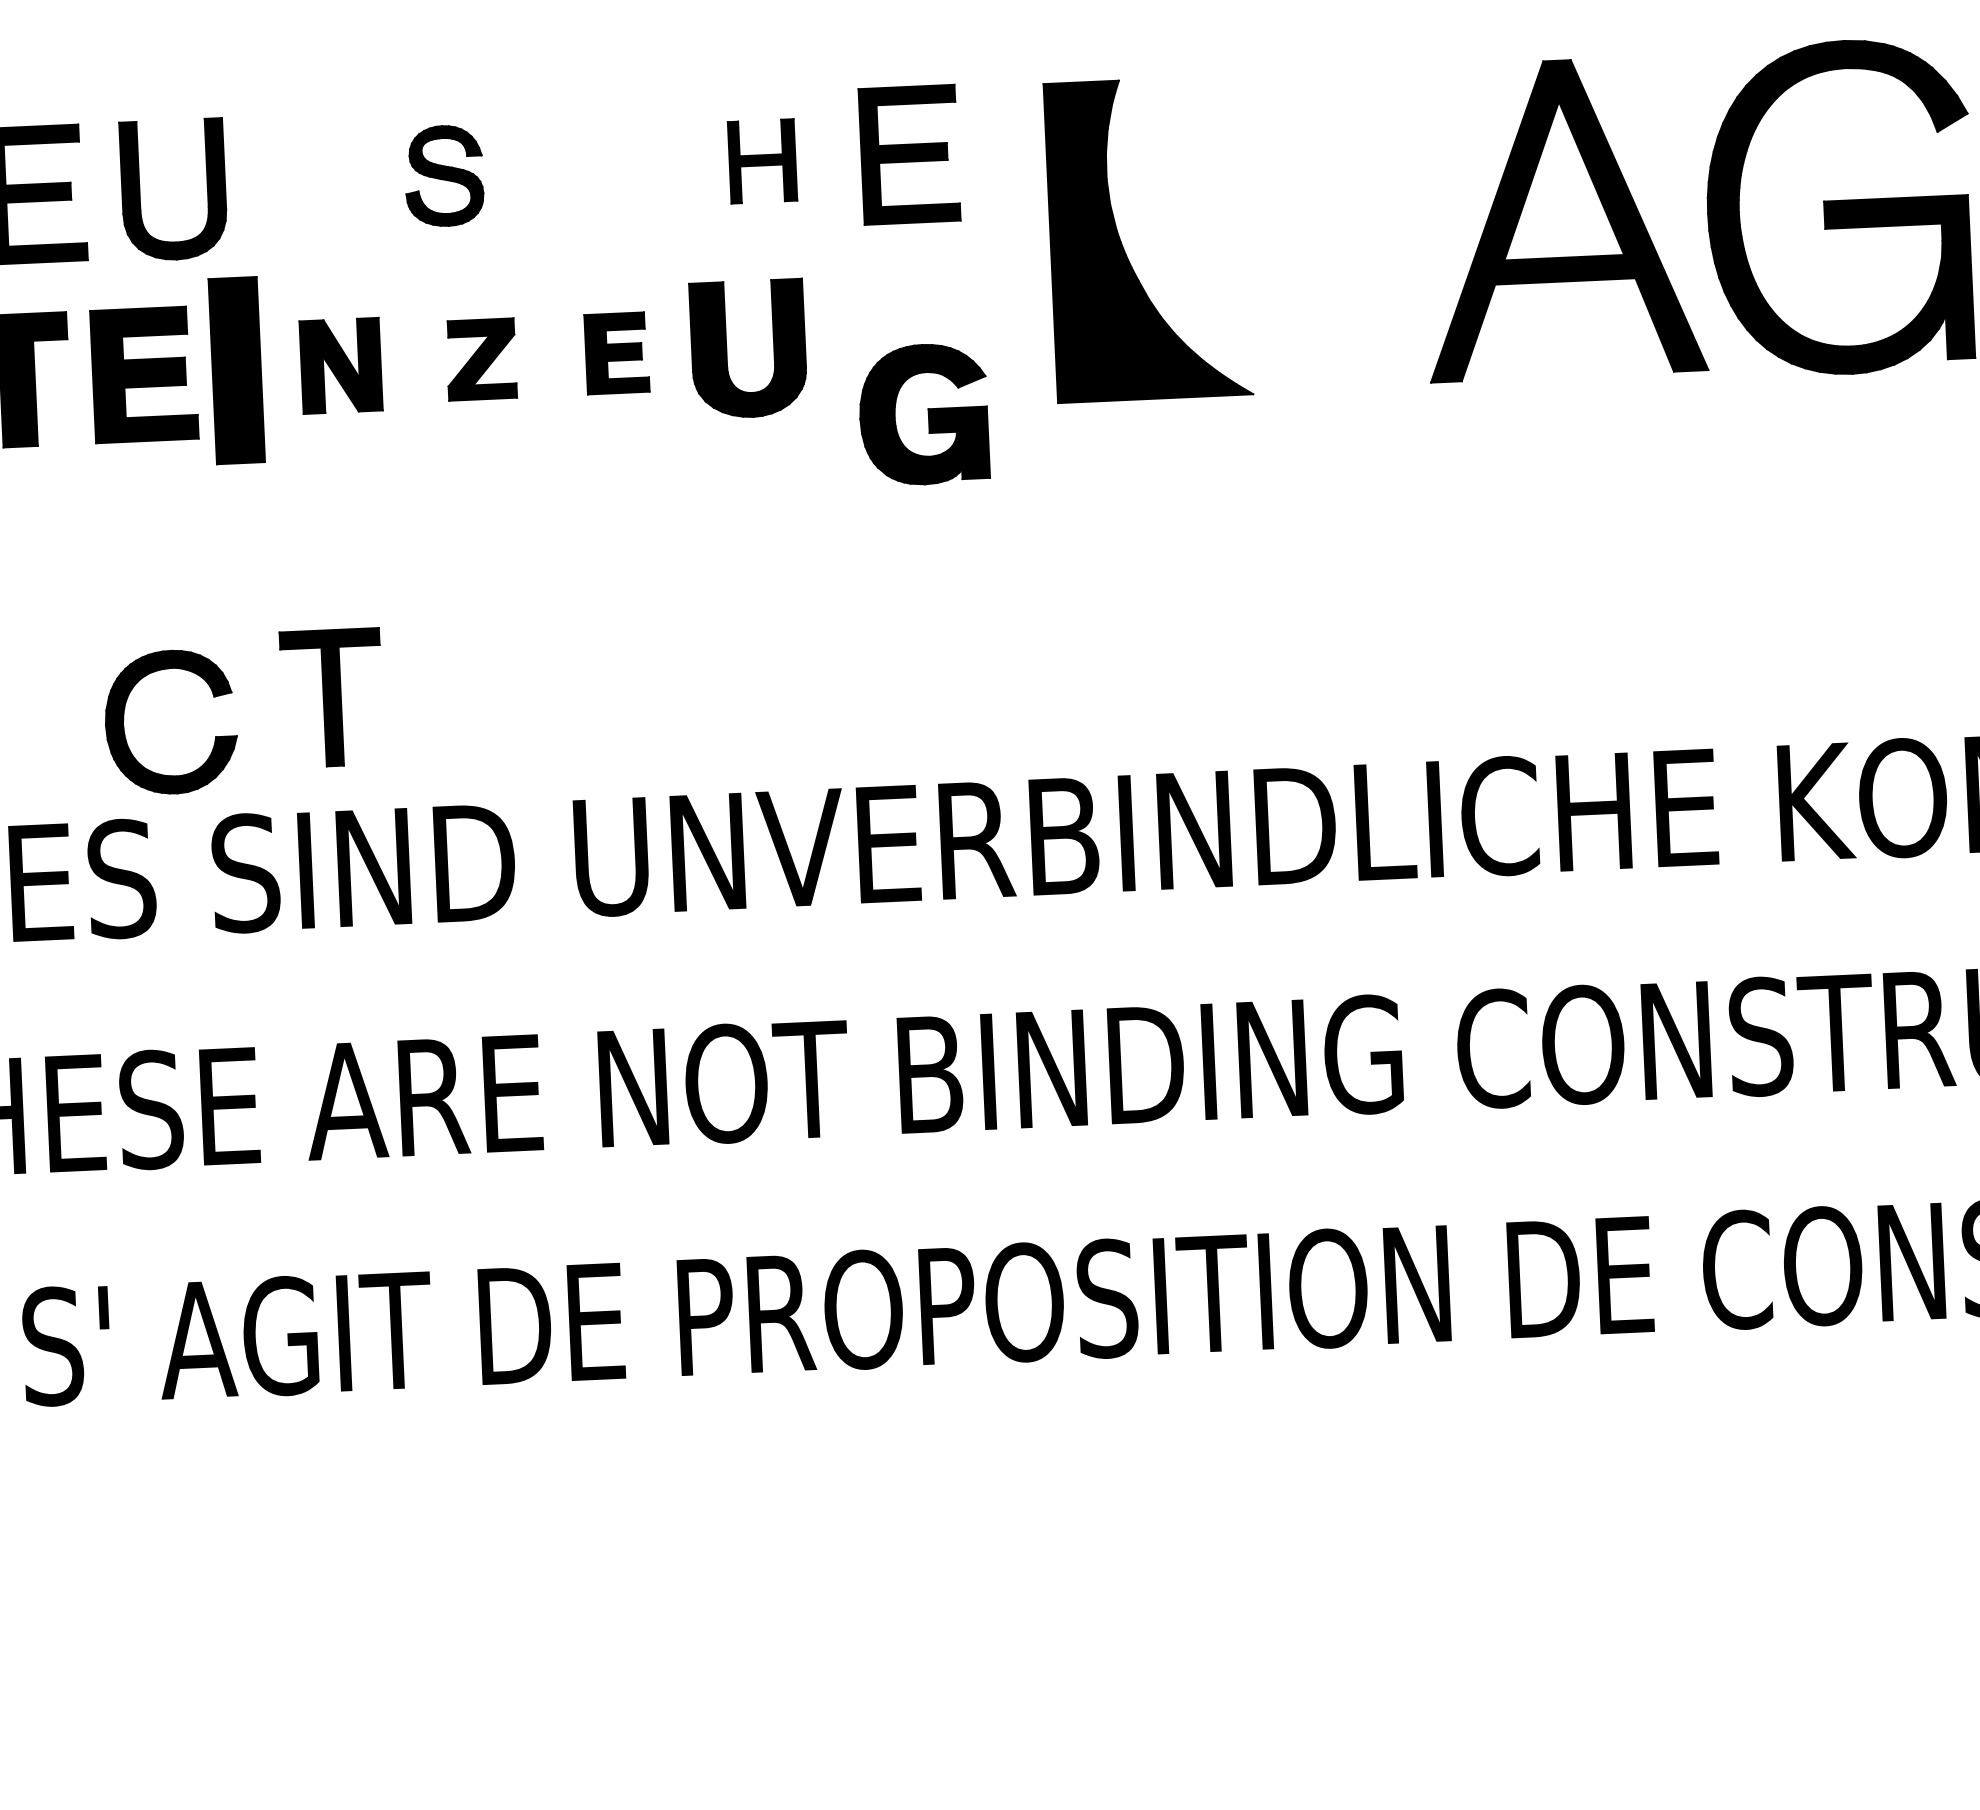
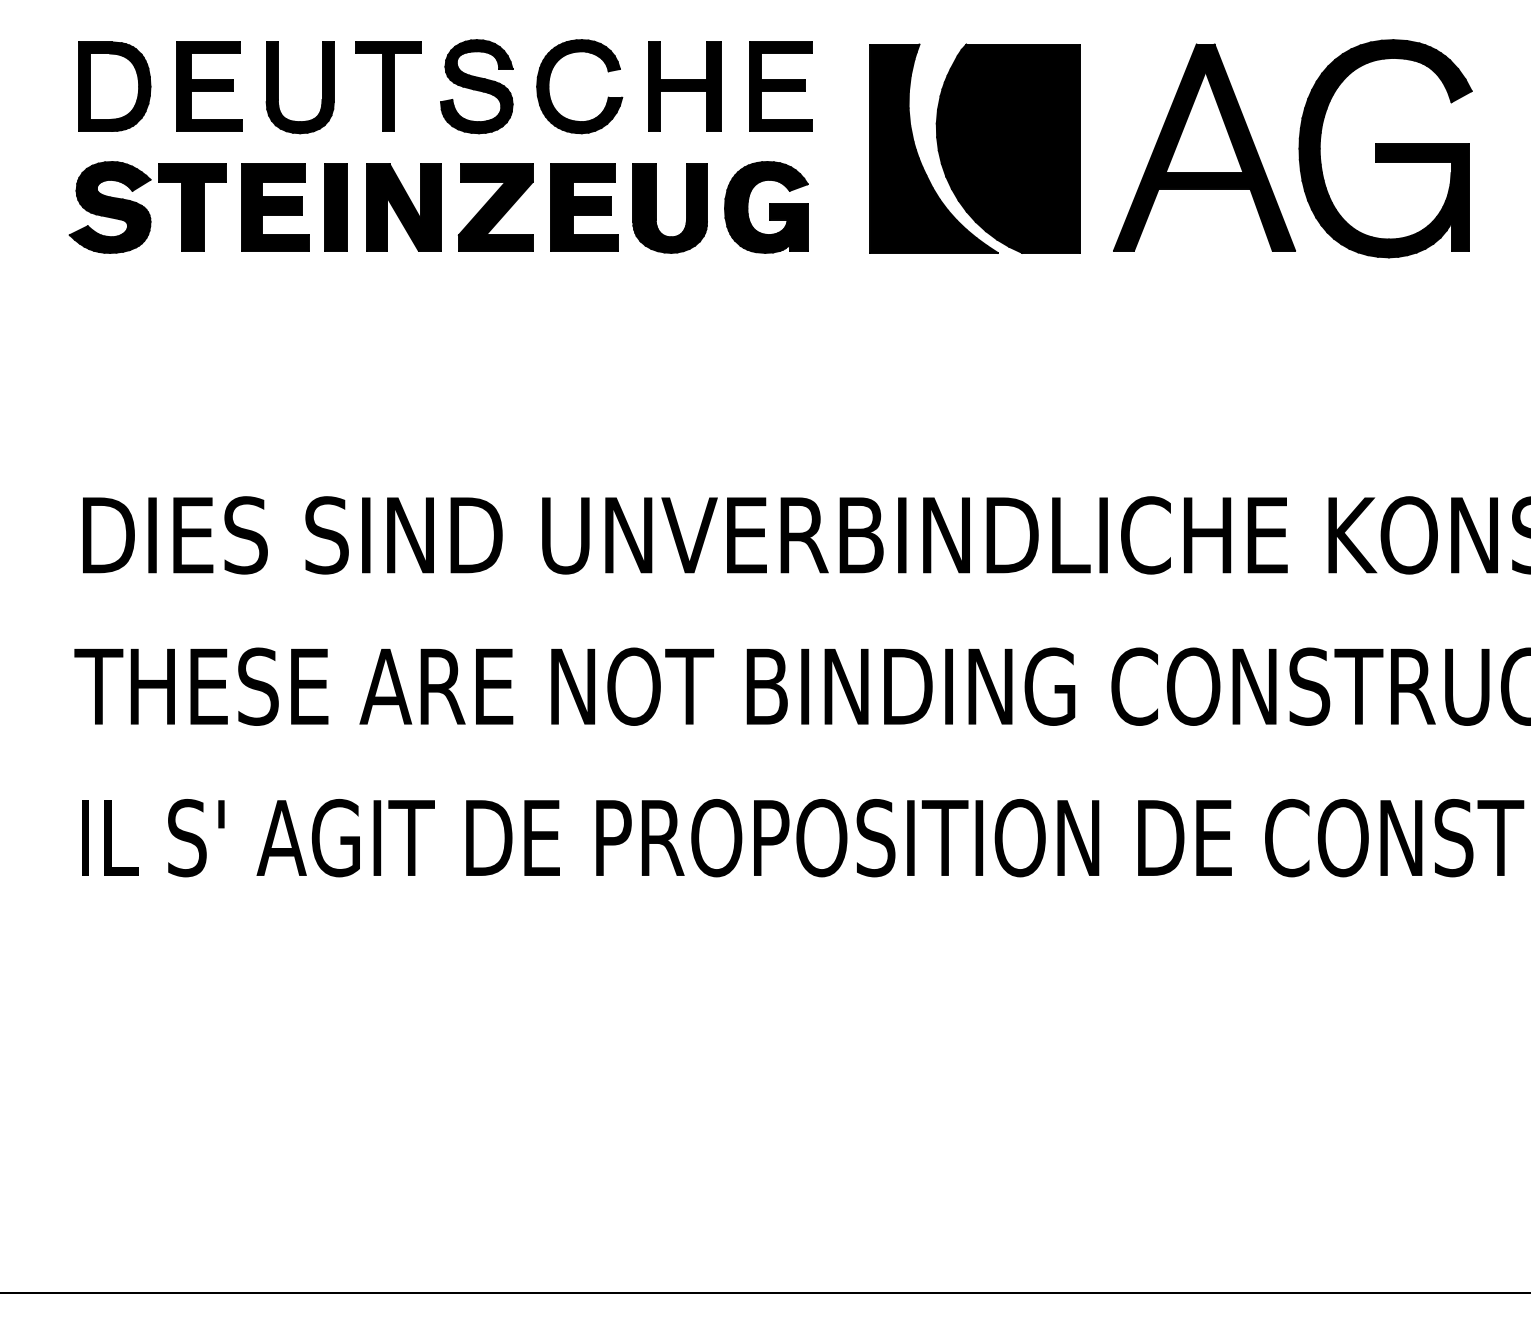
part: (762, 161) -> (684, 86), size x1.67
part: (443, 175) -> (476, 86), size x1.43
part: (1260, 233) -> (1007, 148), added
part: (617, 353) -> (584, 207), size x1.67
part: (481, 359) -> (495, 207), size x1.67
part: (340, 366) -> (403, 207), size x1.43
part: (236, 370) -> (335, 207), size x0.71
part: (923, 414) -> (766, 207), moved
part: (332, 697) -> (388, 86), moved
part: (124, 724) -> (549, 86), moved

